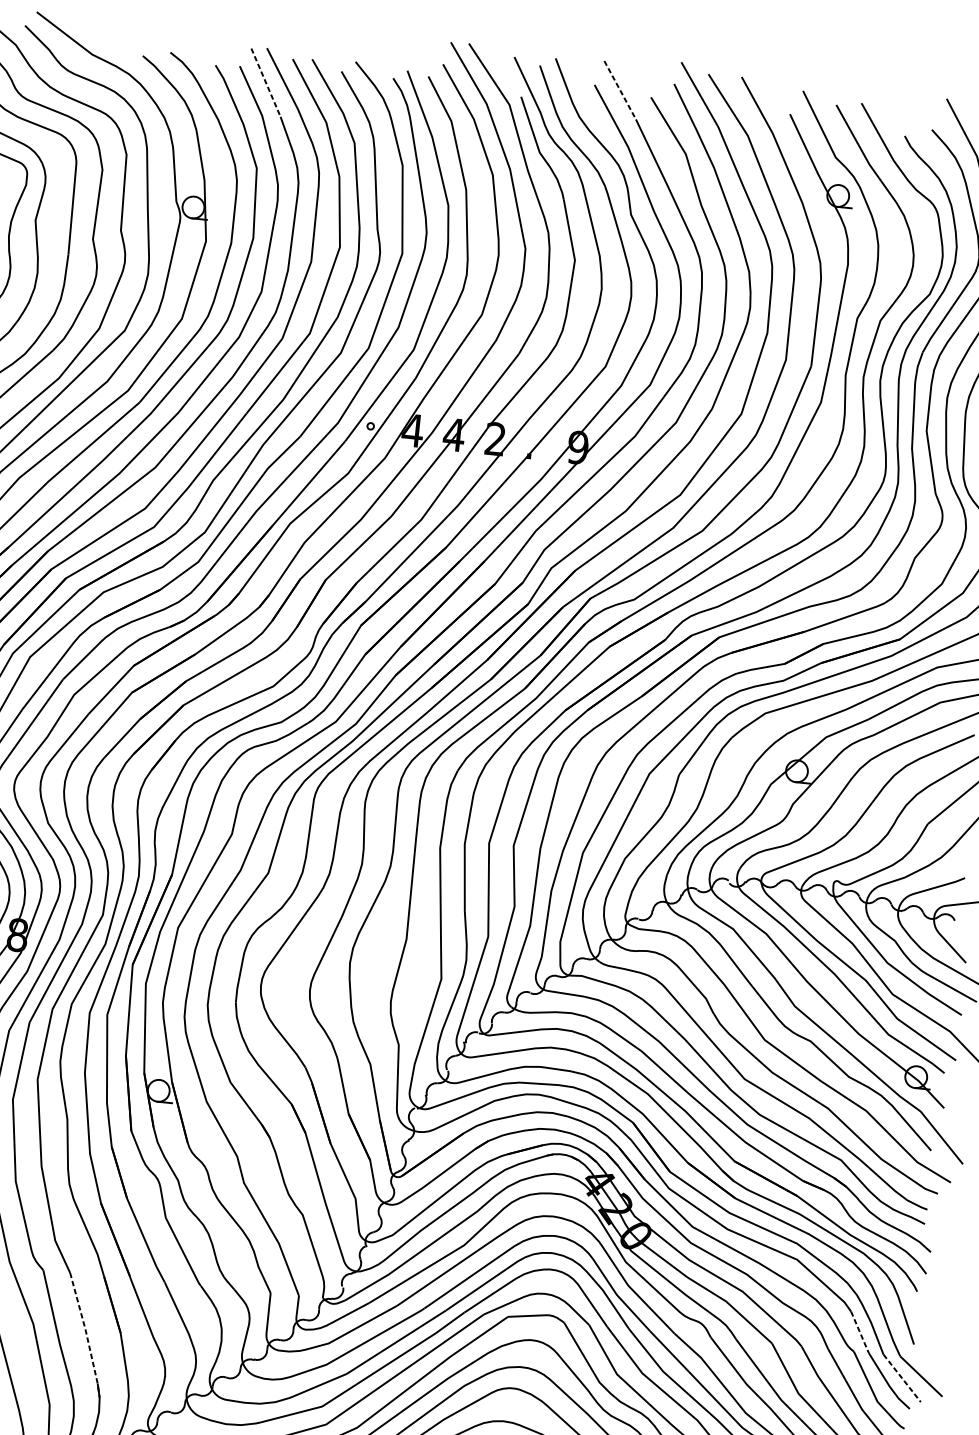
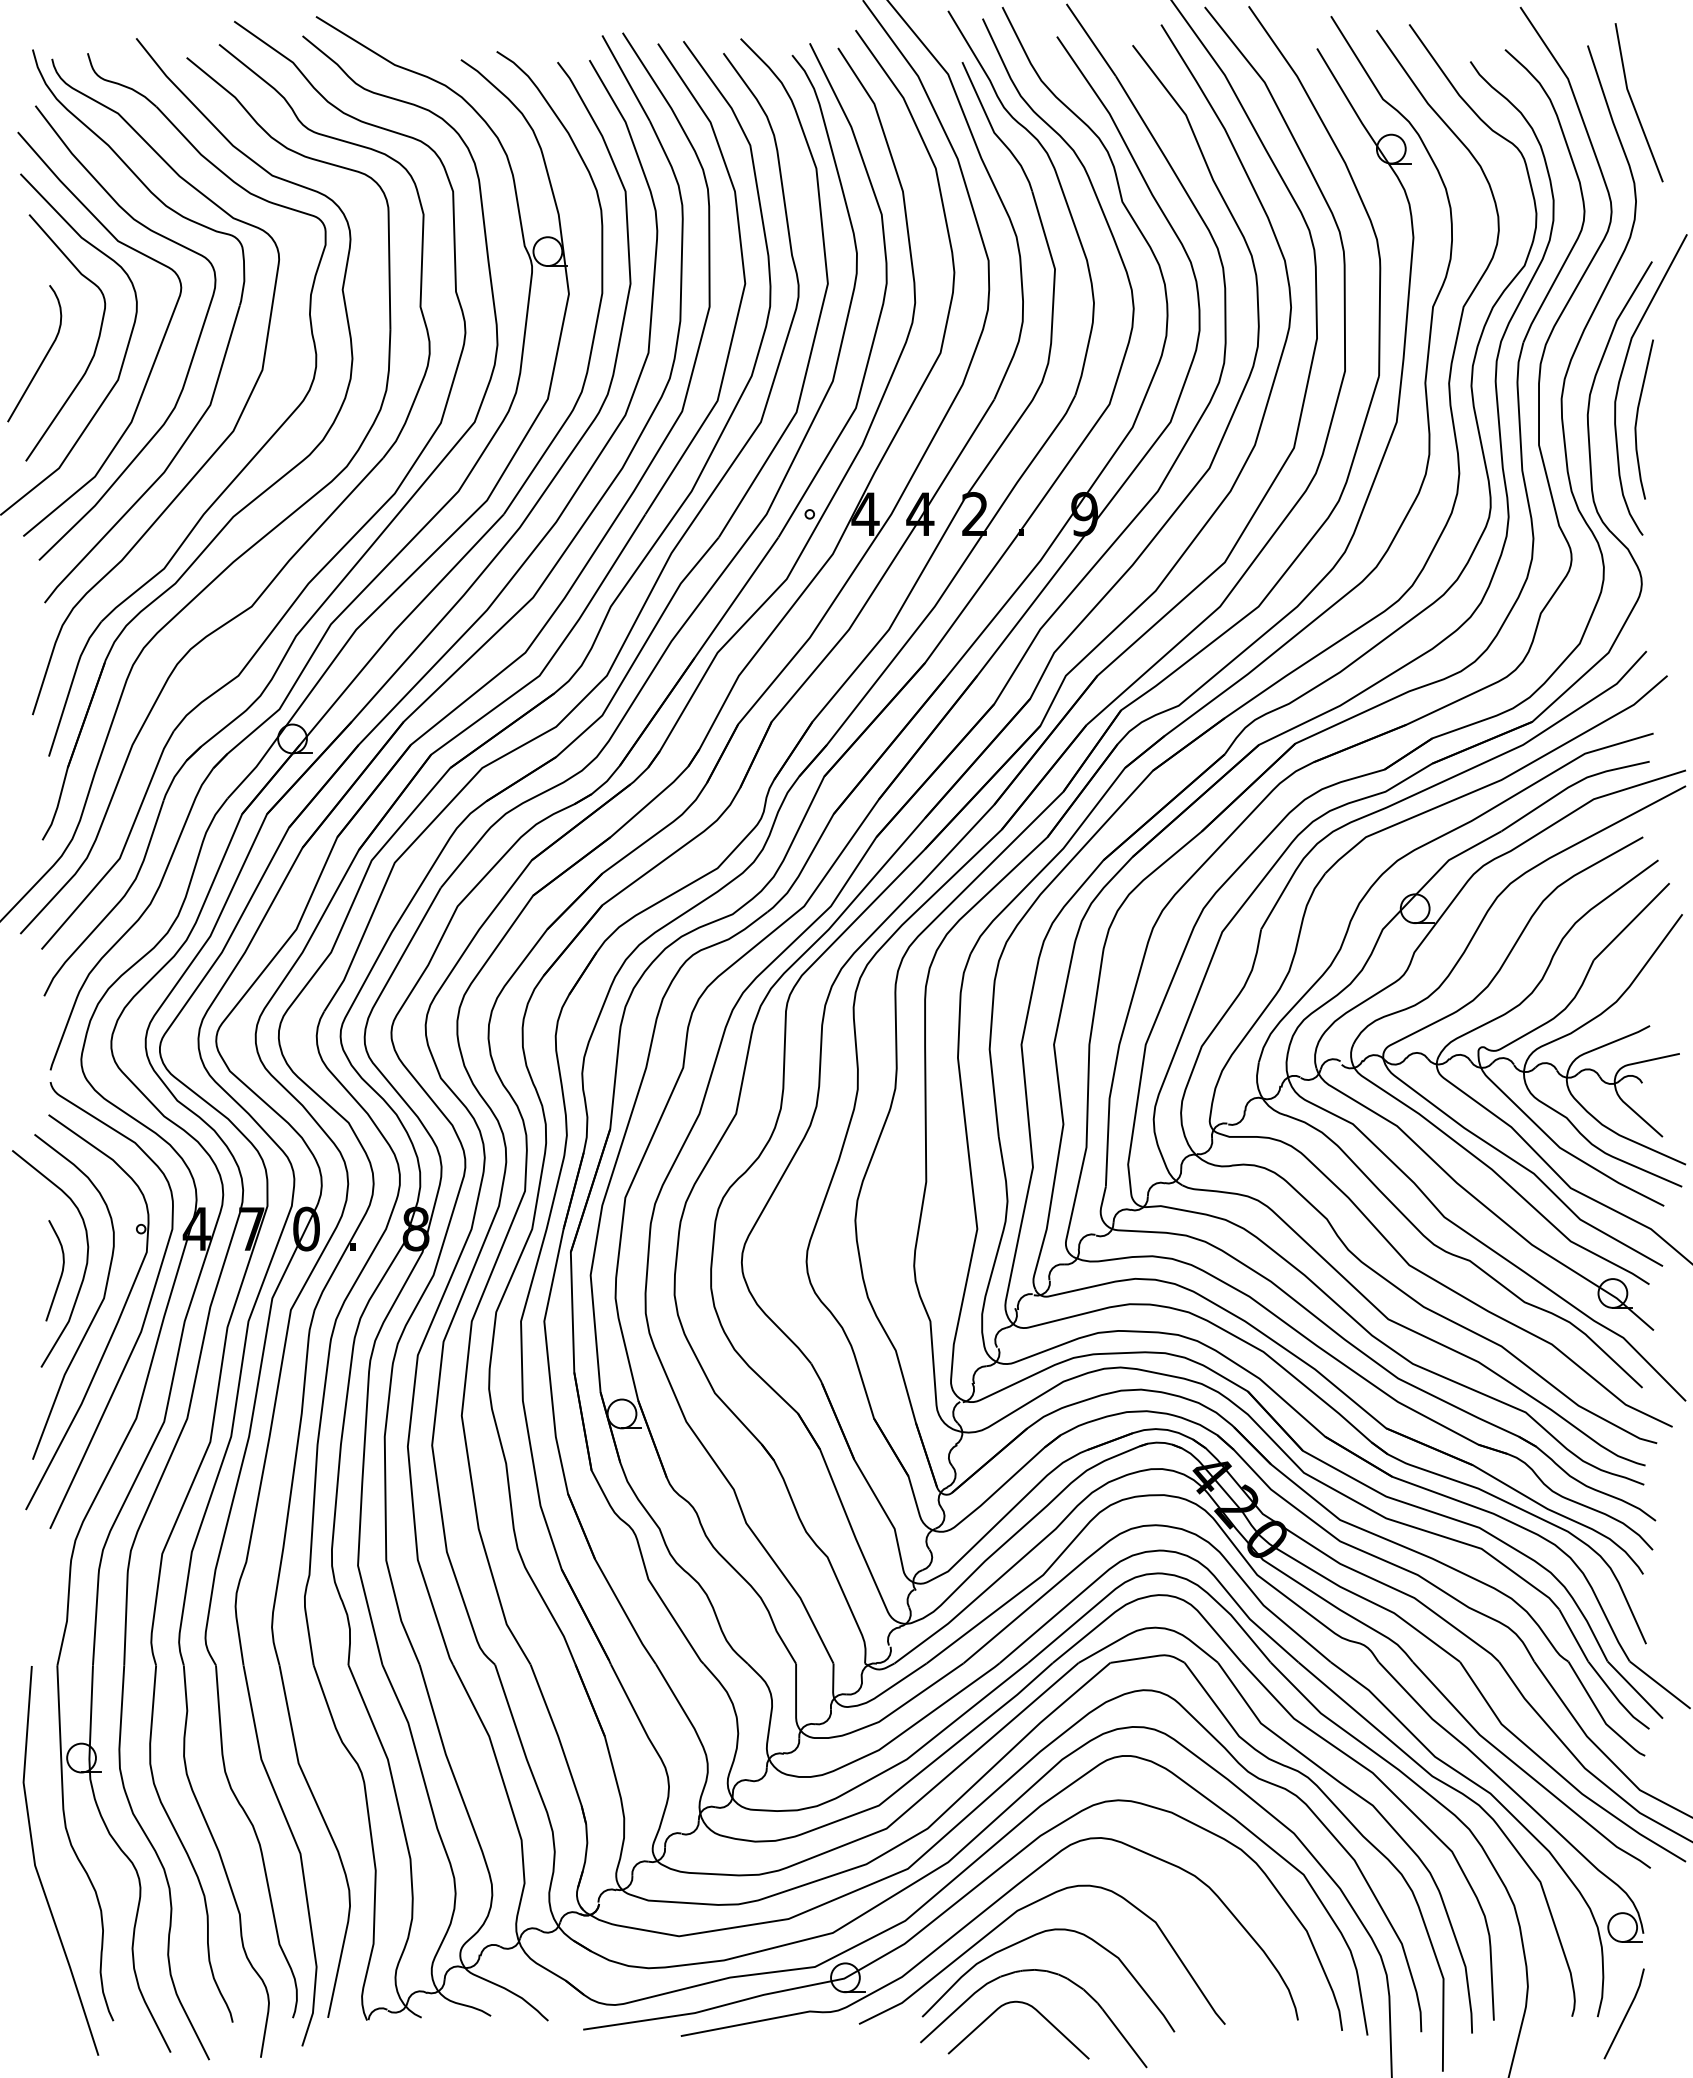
line: (266, 82) -> (626, 78), dashed -> solid
line: (620, 90) -> (1091, 40), dashed -> solid
line: (859, 1332) -> (1573, 1635), dashed -> solid
line: (86, 1334) -> (560, 1743), dashed -> solid
line: (902, 1378) -> (1635, 1690), dashed -> solid

